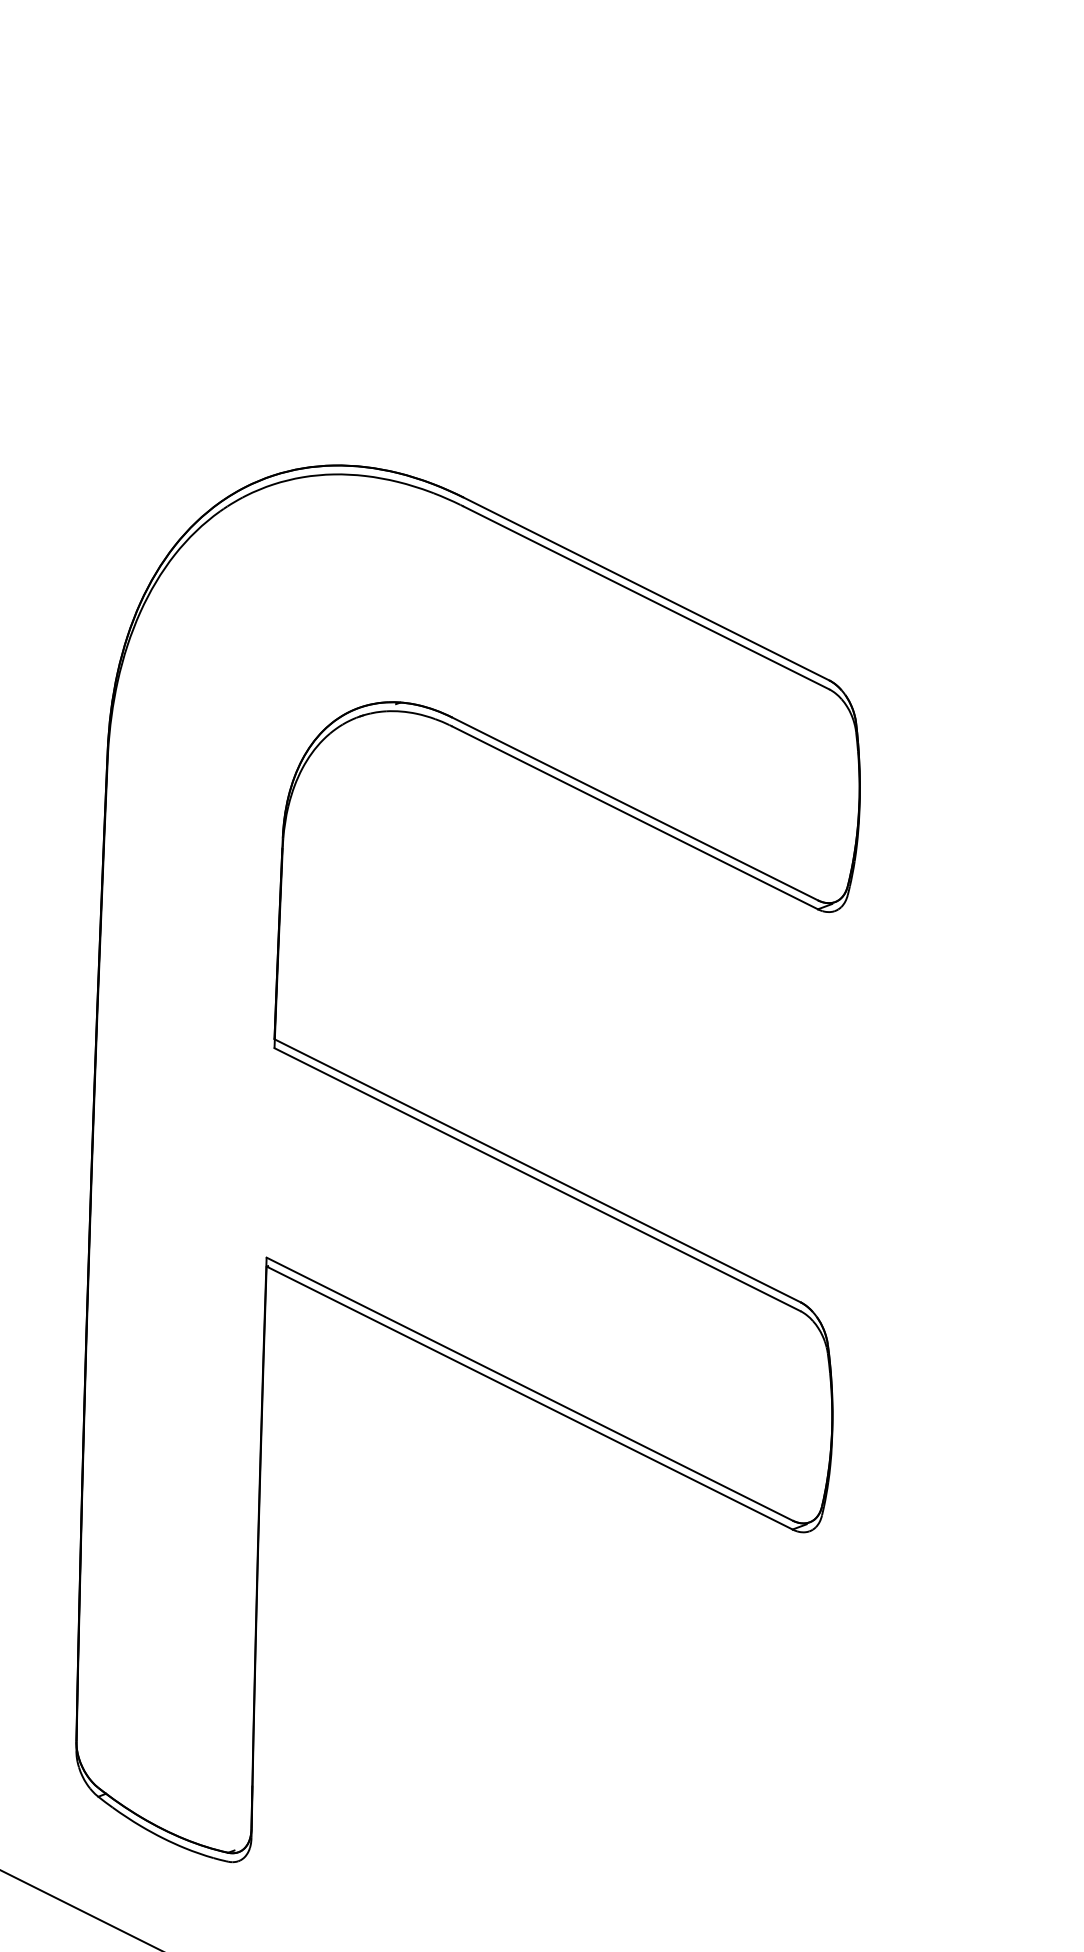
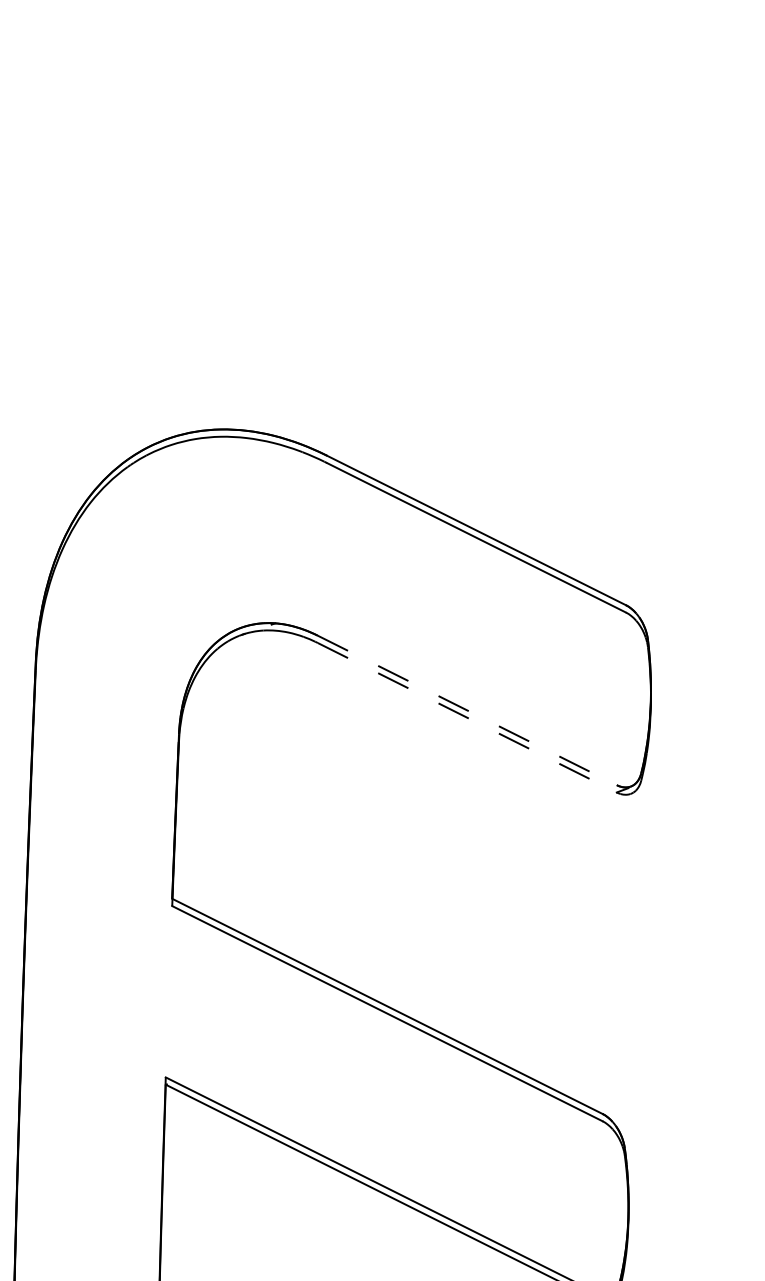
line: (635, 809) -> (467, 710), solid -> dashed
line: (635, 818) -> (467, 718), solid -> dashed

